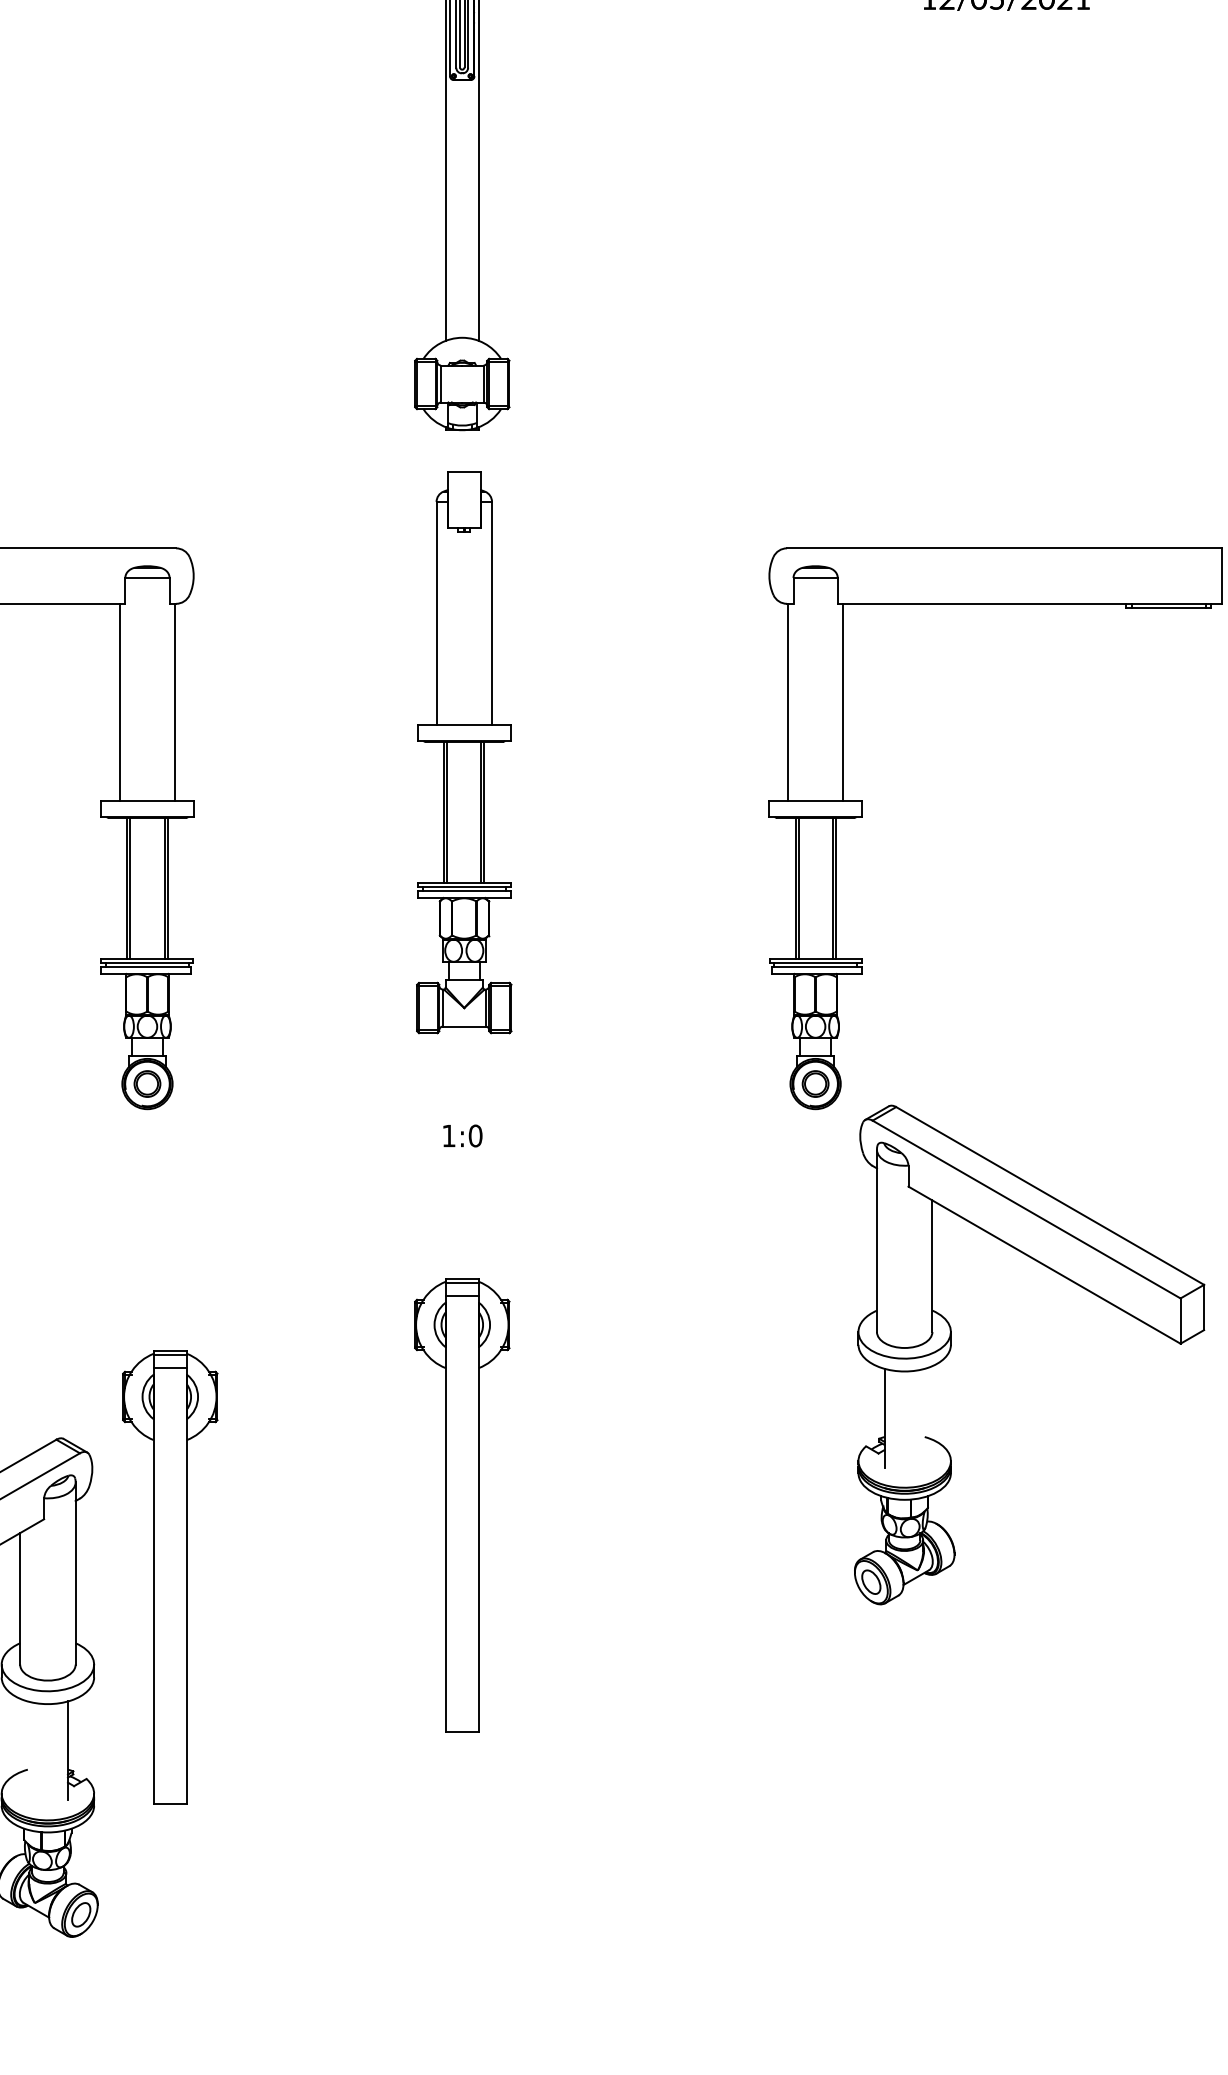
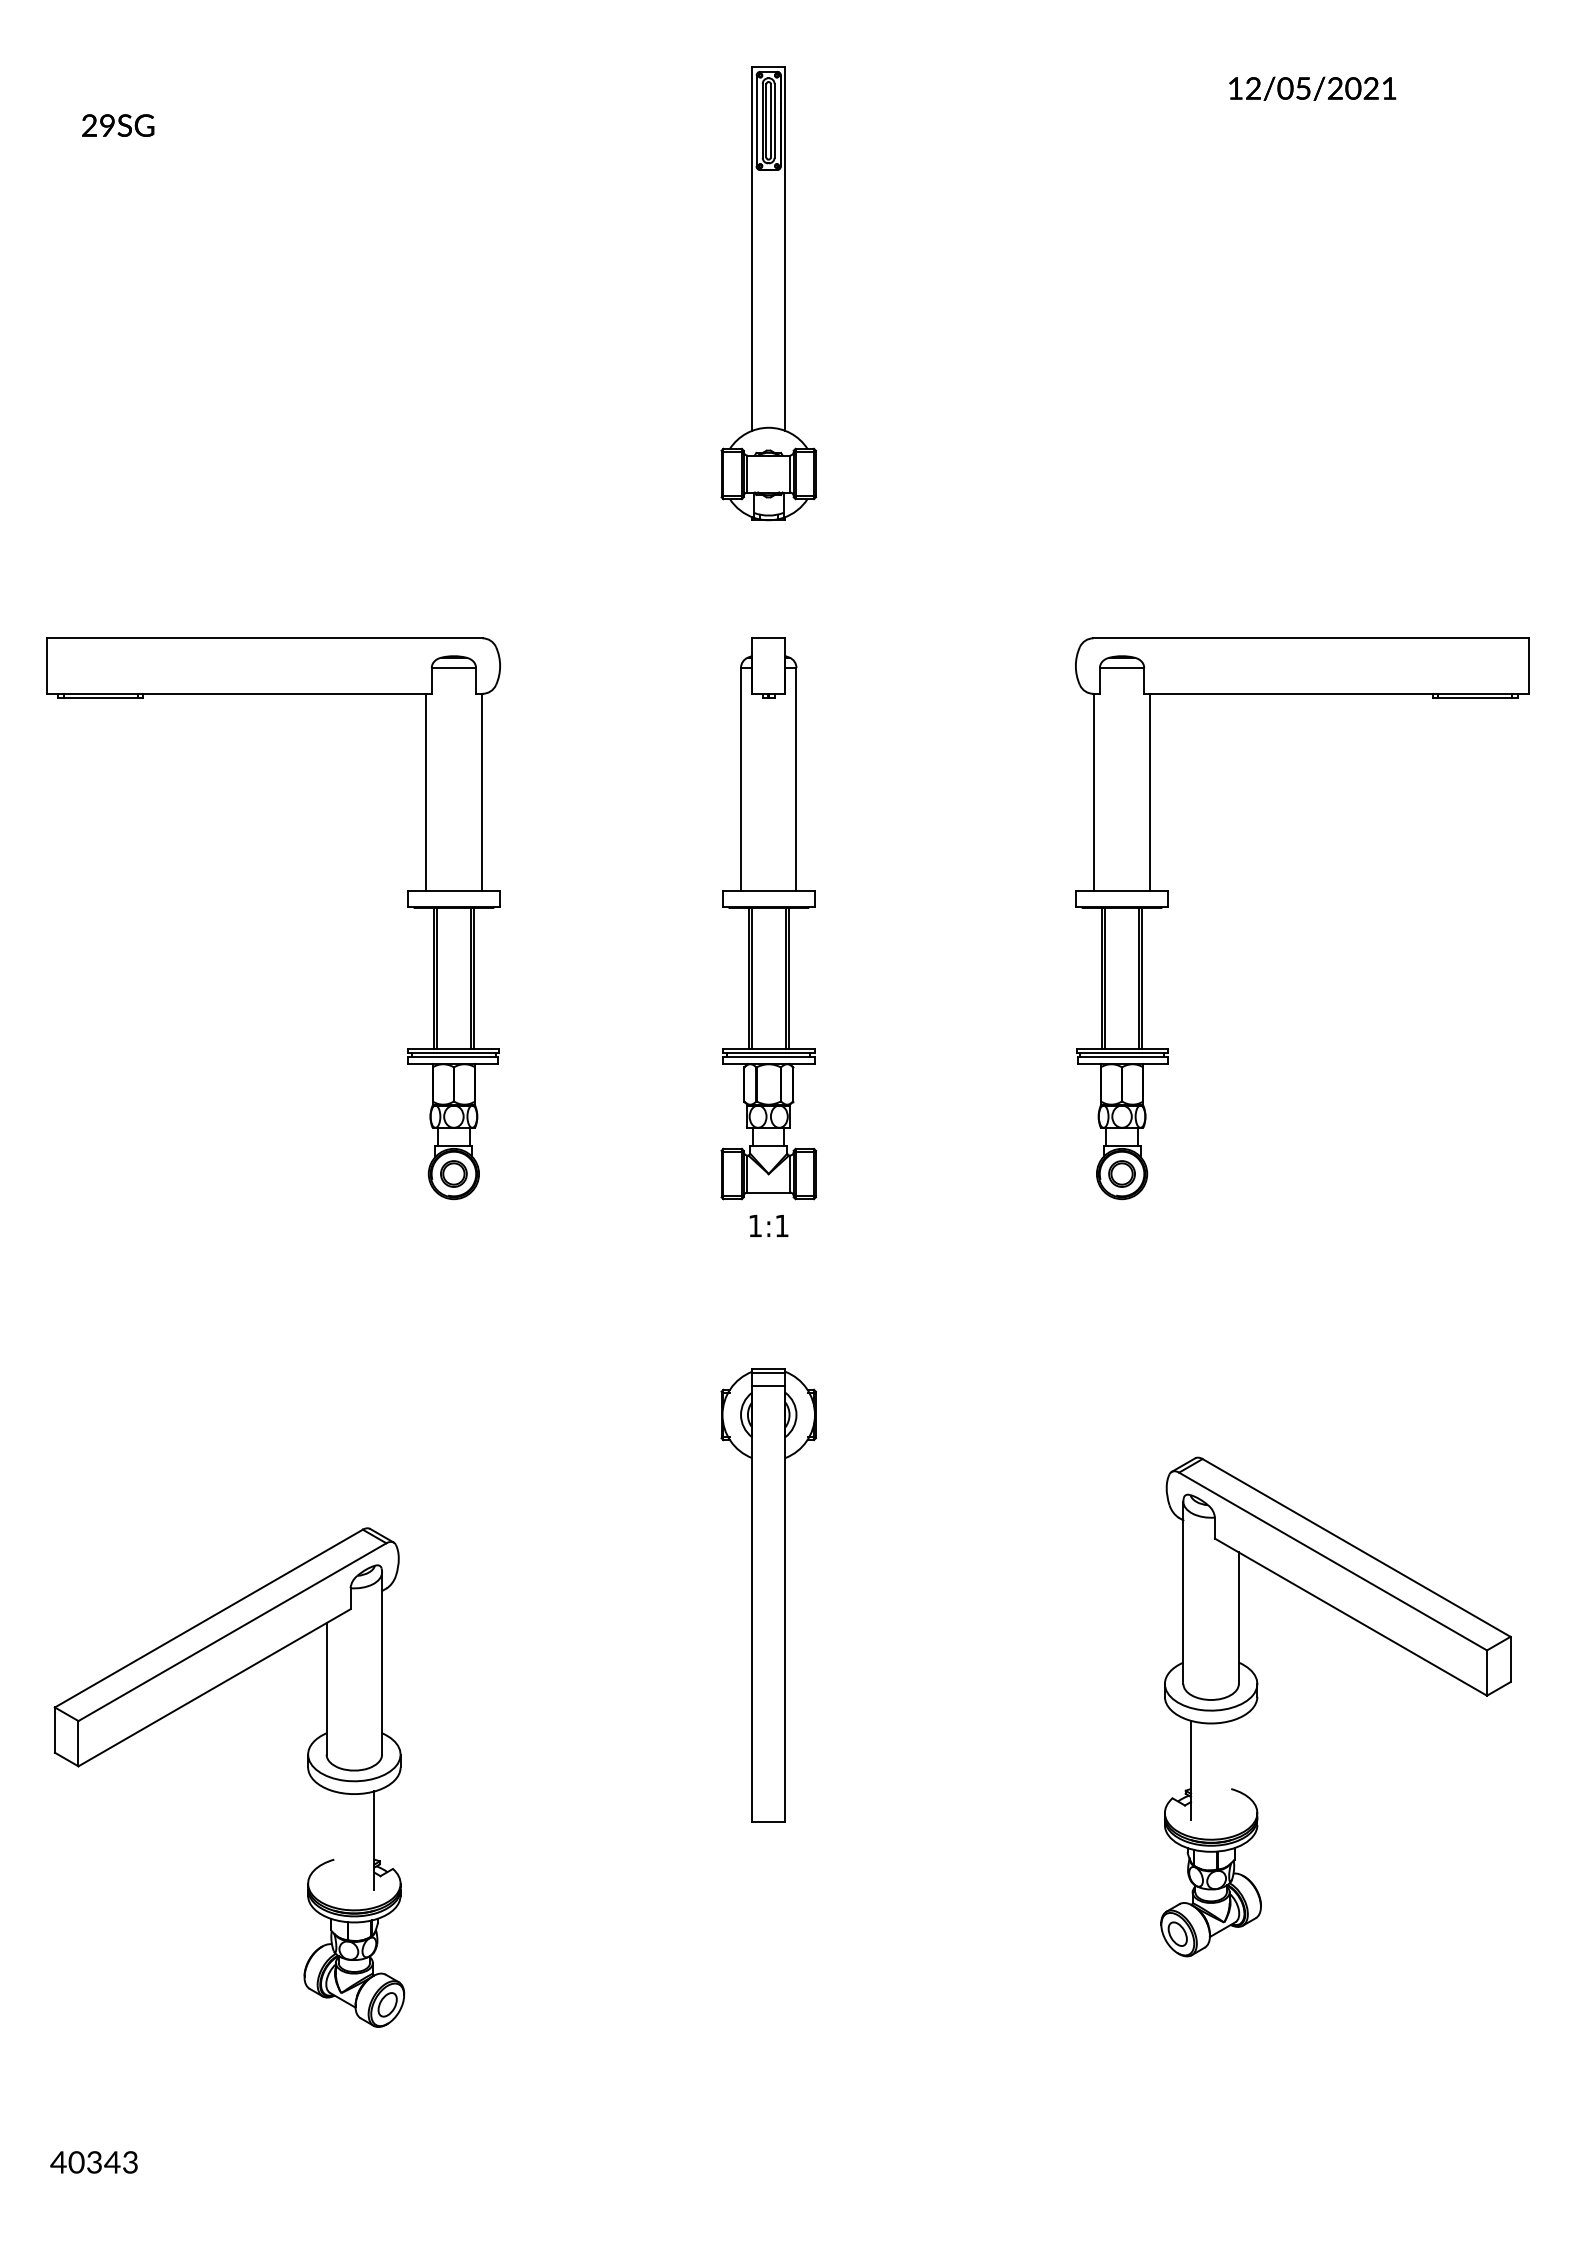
part: (464, 752) -> (768, 918), moved
text: (475, 1135) -> (781, 1225), 1:0 -> 1:1
part: (952, 1346) -> (1258, 1698), moved
part: (170, 1577) -> (476, 1667), removed

